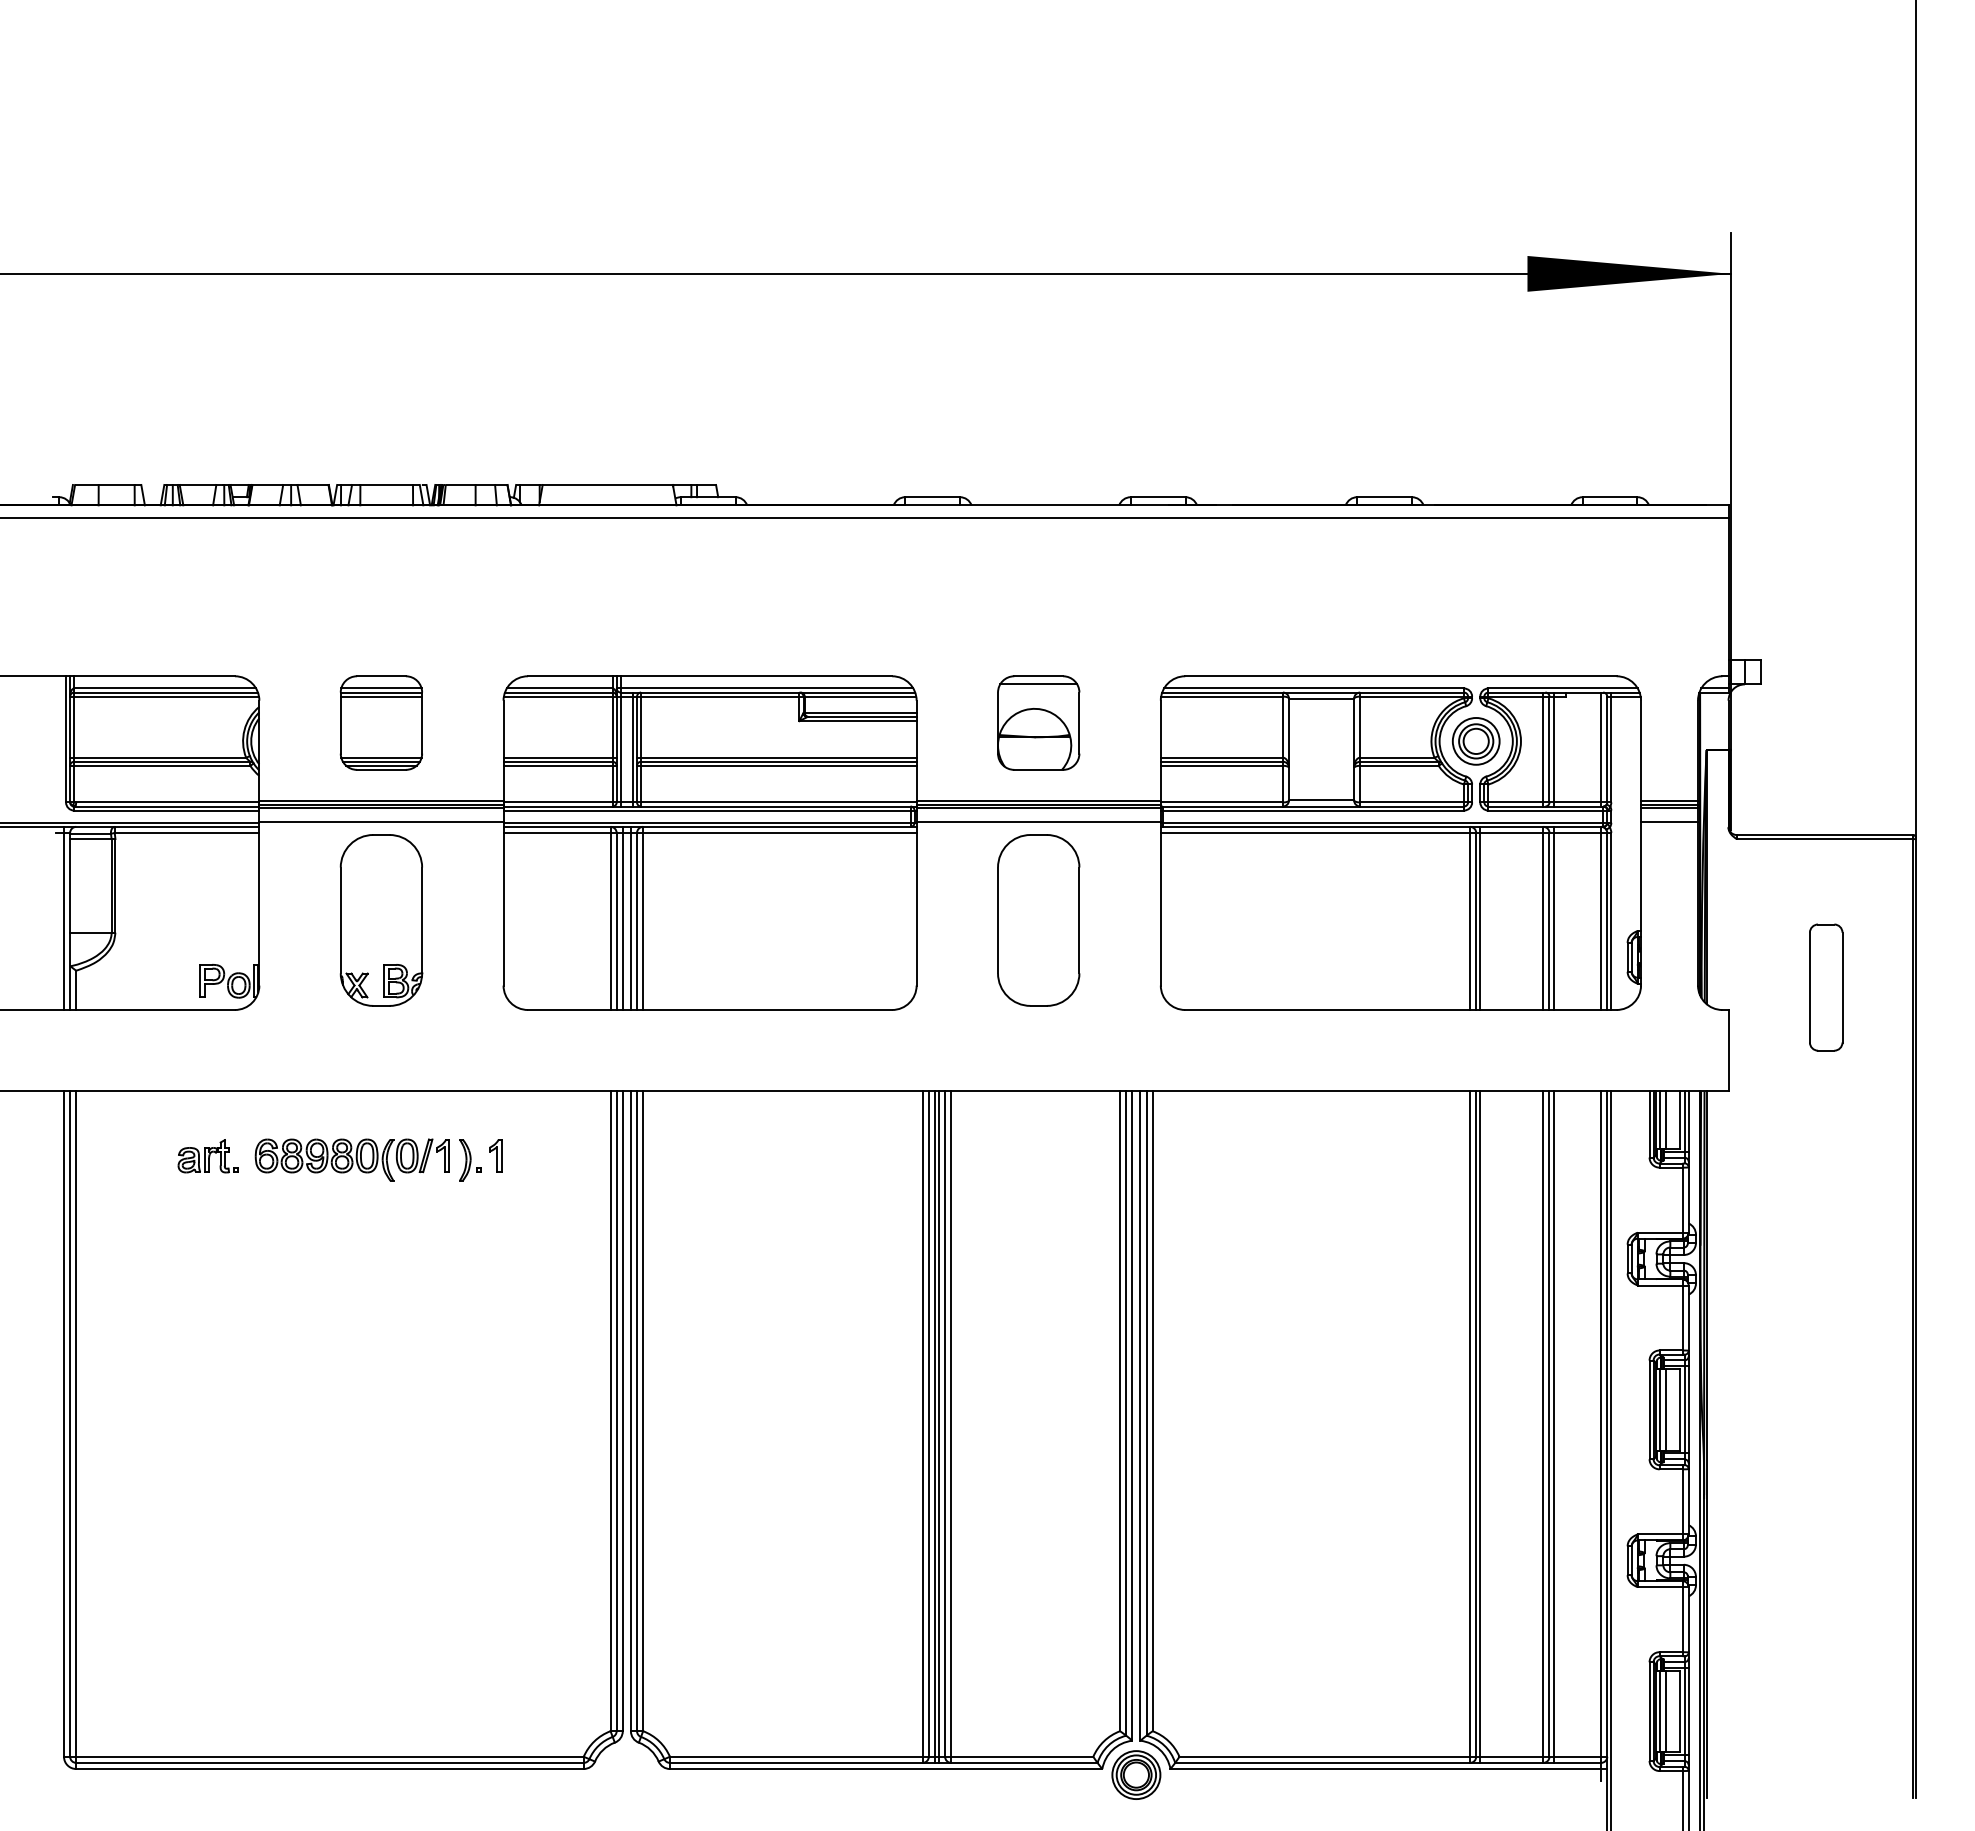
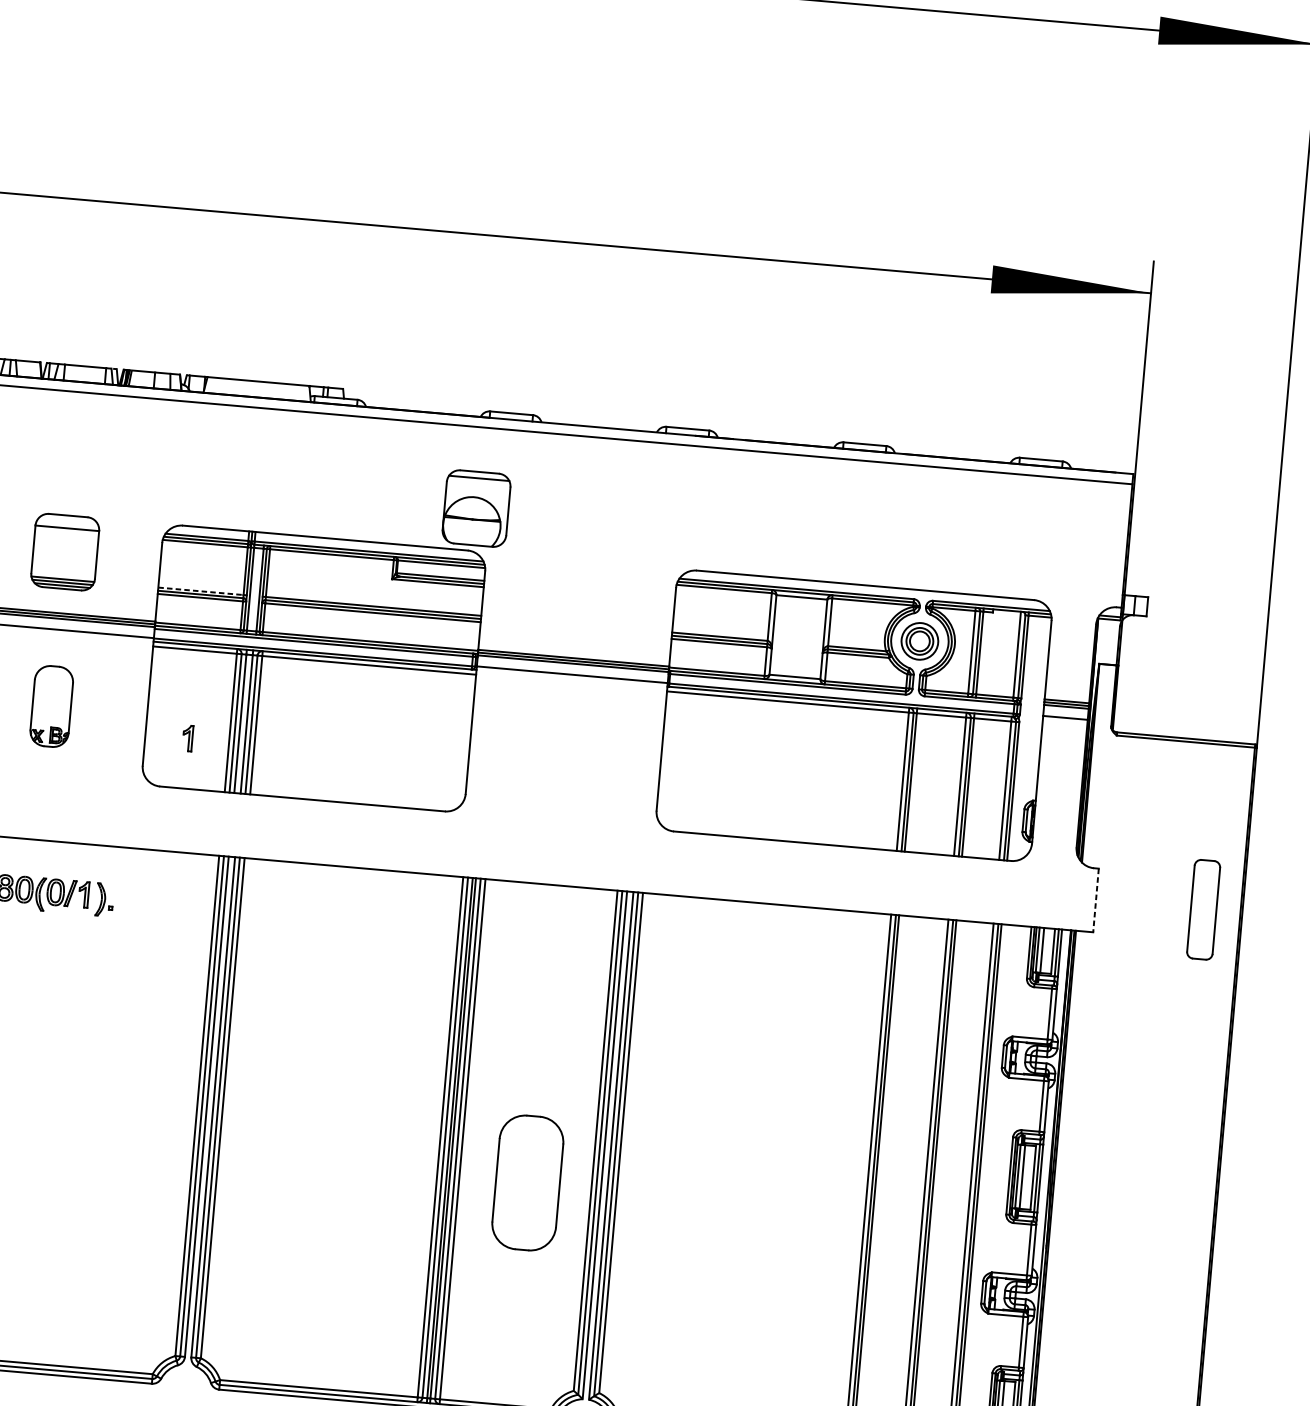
line: (381, 688) -> (67, 525), removed
line: (381, 696) -> (67, 531), removed
part: (1038, 722) -> (476, 508), moved
line: (558, 757) -> (201, 591), solid -> dashed
part: (381, 920) -> (51, 706), size x0.6
part: (1038, 920) -> (527, 1183), moved
part: (1826, 987) -> (1203, 909), moved
line: (1728, 1050) -> (1095, 900), solid -> dashed
part: (495, 1155) -> (187, 738), moved

